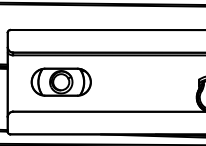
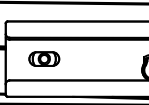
part: (60, 81) -> (43, 58), size x0.7

